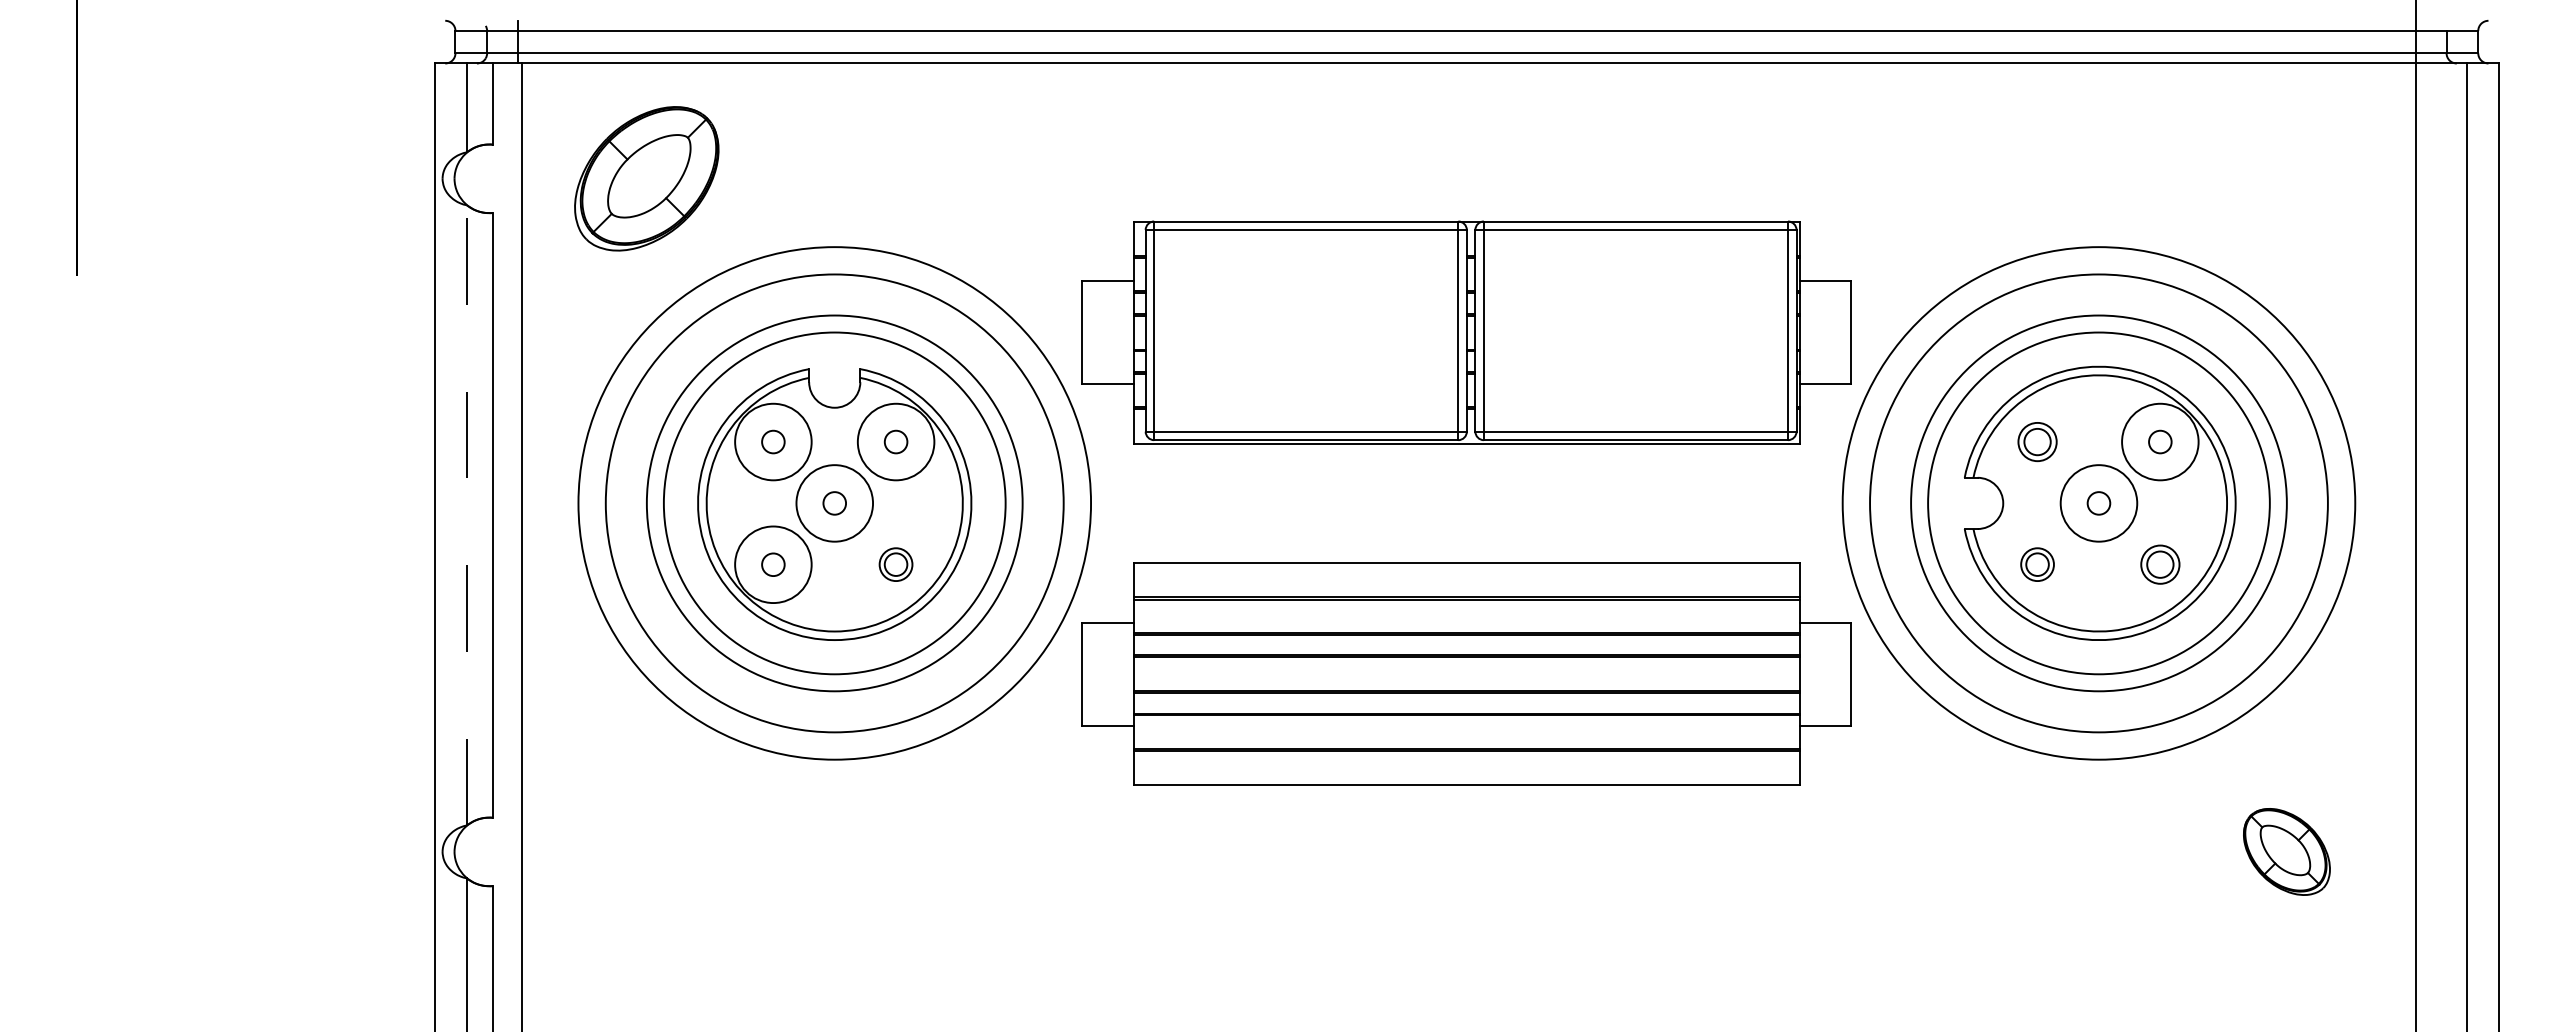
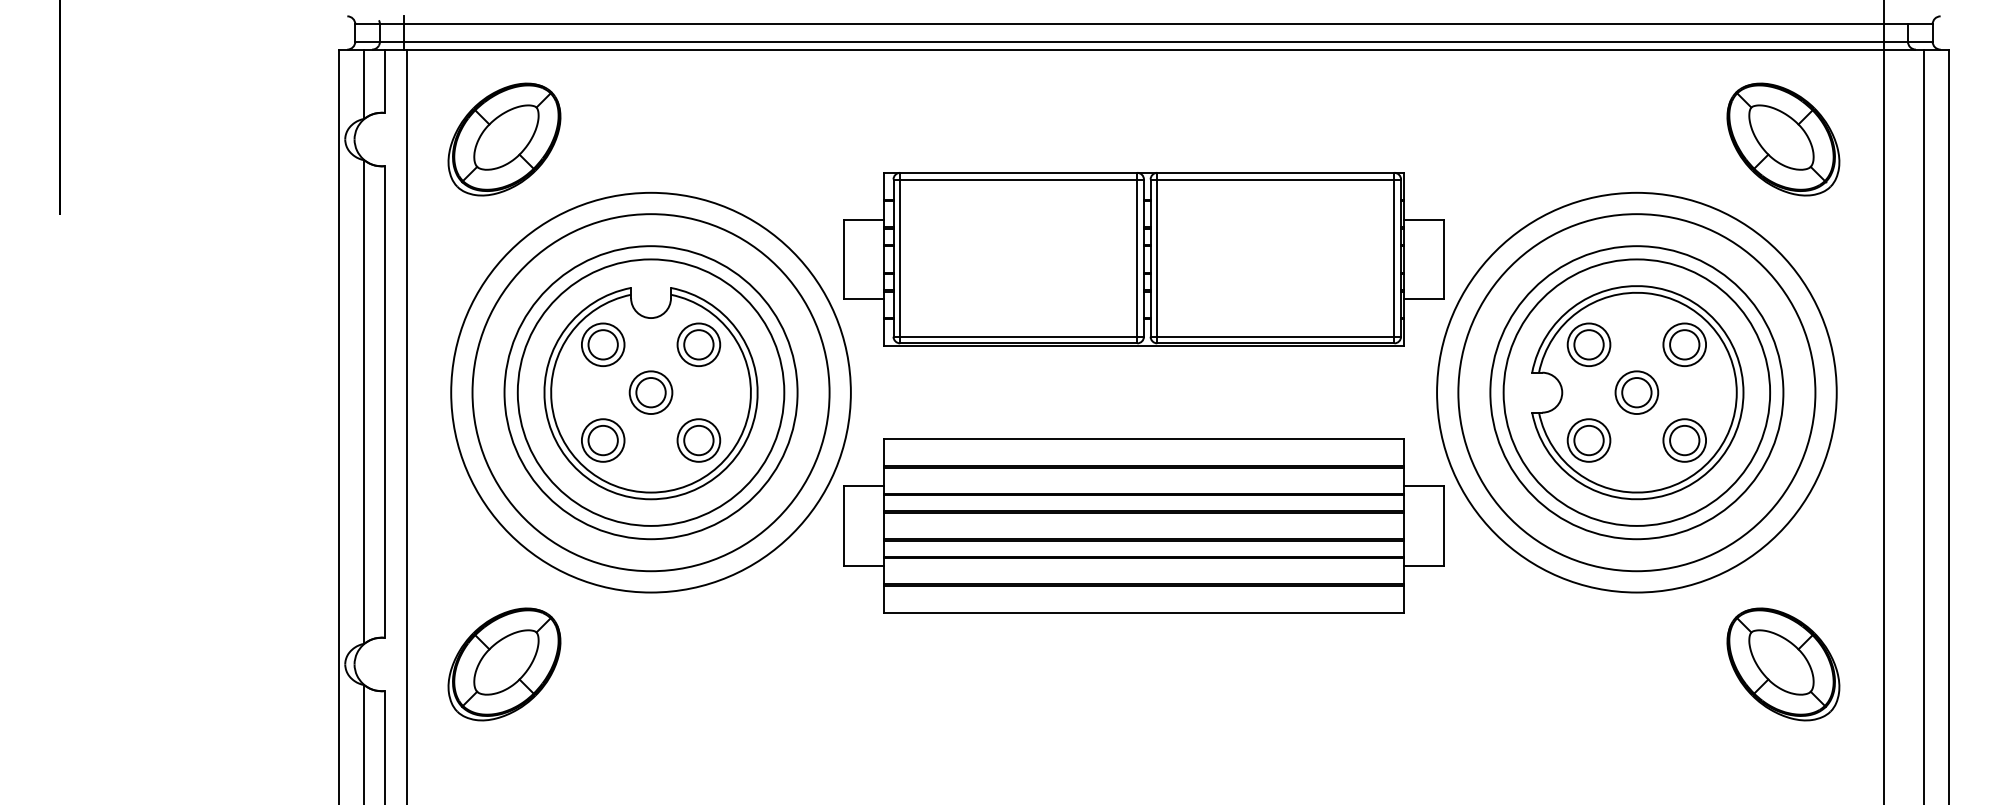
part: (2286, 178) -> (1783, 139), added
circle: (773, 441) -> (603, 344), size x0.71
circle: (773, 441) -> (603, 344), size x1.67
circle: (895, 441) -> (698, 344), size x0.71
circle: (895, 441) -> (698, 344), size x1.67
part: (2037, 441) -> (1588, 344), size x1.43
circle: (2160, 441) -> (1684, 344), size x0.71
circle: (2160, 441) -> (1684, 344), size x1.67
circle: (834, 503) -> (650, 392), size x0.71
circle: (834, 503) -> (650, 392), size x1.67
circle: (2098, 503) -> (1636, 392), size x0.71
circle: (2098, 503) -> (1636, 392), size x1.67
line: (466, 514) -> (363, 401), dashed -> solid
circle: (773, 564) -> (603, 440), size x0.71
circle: (773, 564) -> (603, 440), size x1.67
part: (895, 564) -> (698, 440), size x1.67
part: (2037, 564) -> (1588, 440), size x1.67
part: (2160, 564) -> (1684, 440), size x1.43
part: (646, 851) -> (504, 664), added
part: (2286, 851) -> (1783, 664), size x1.67

